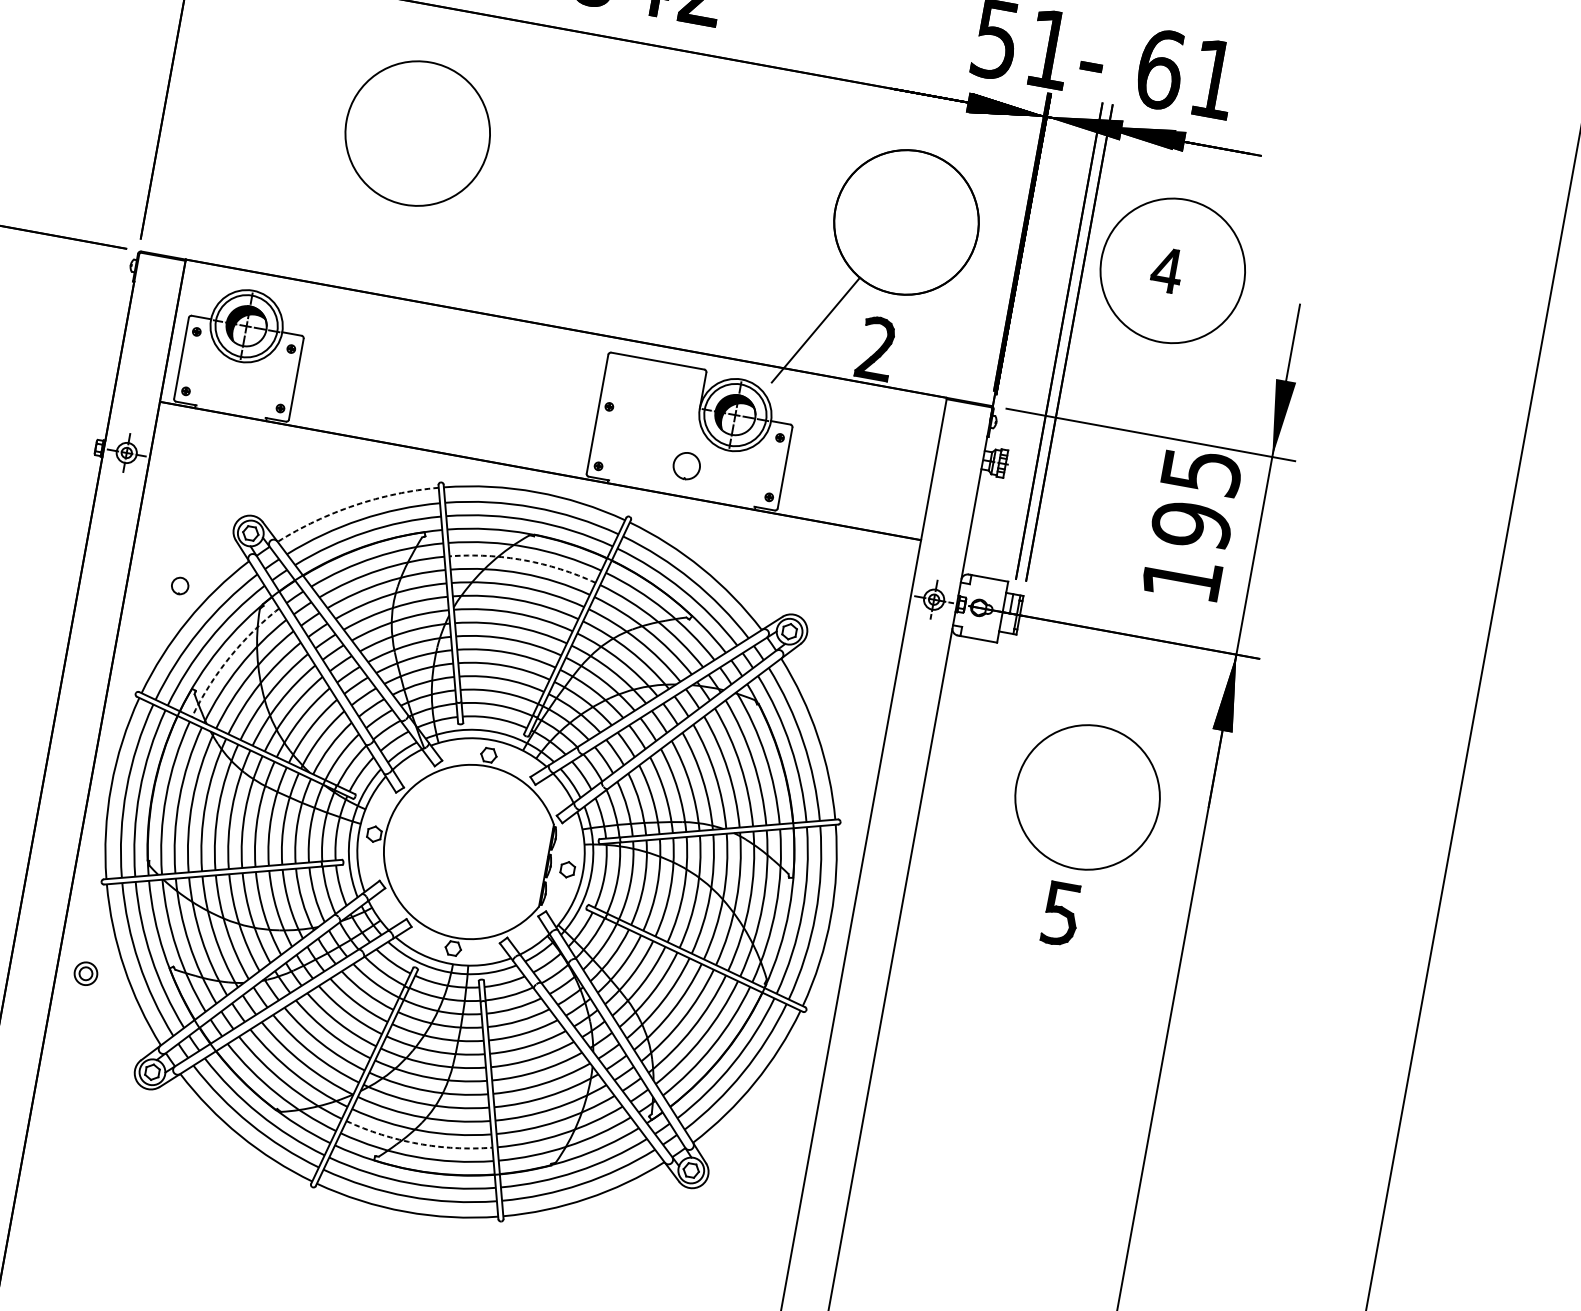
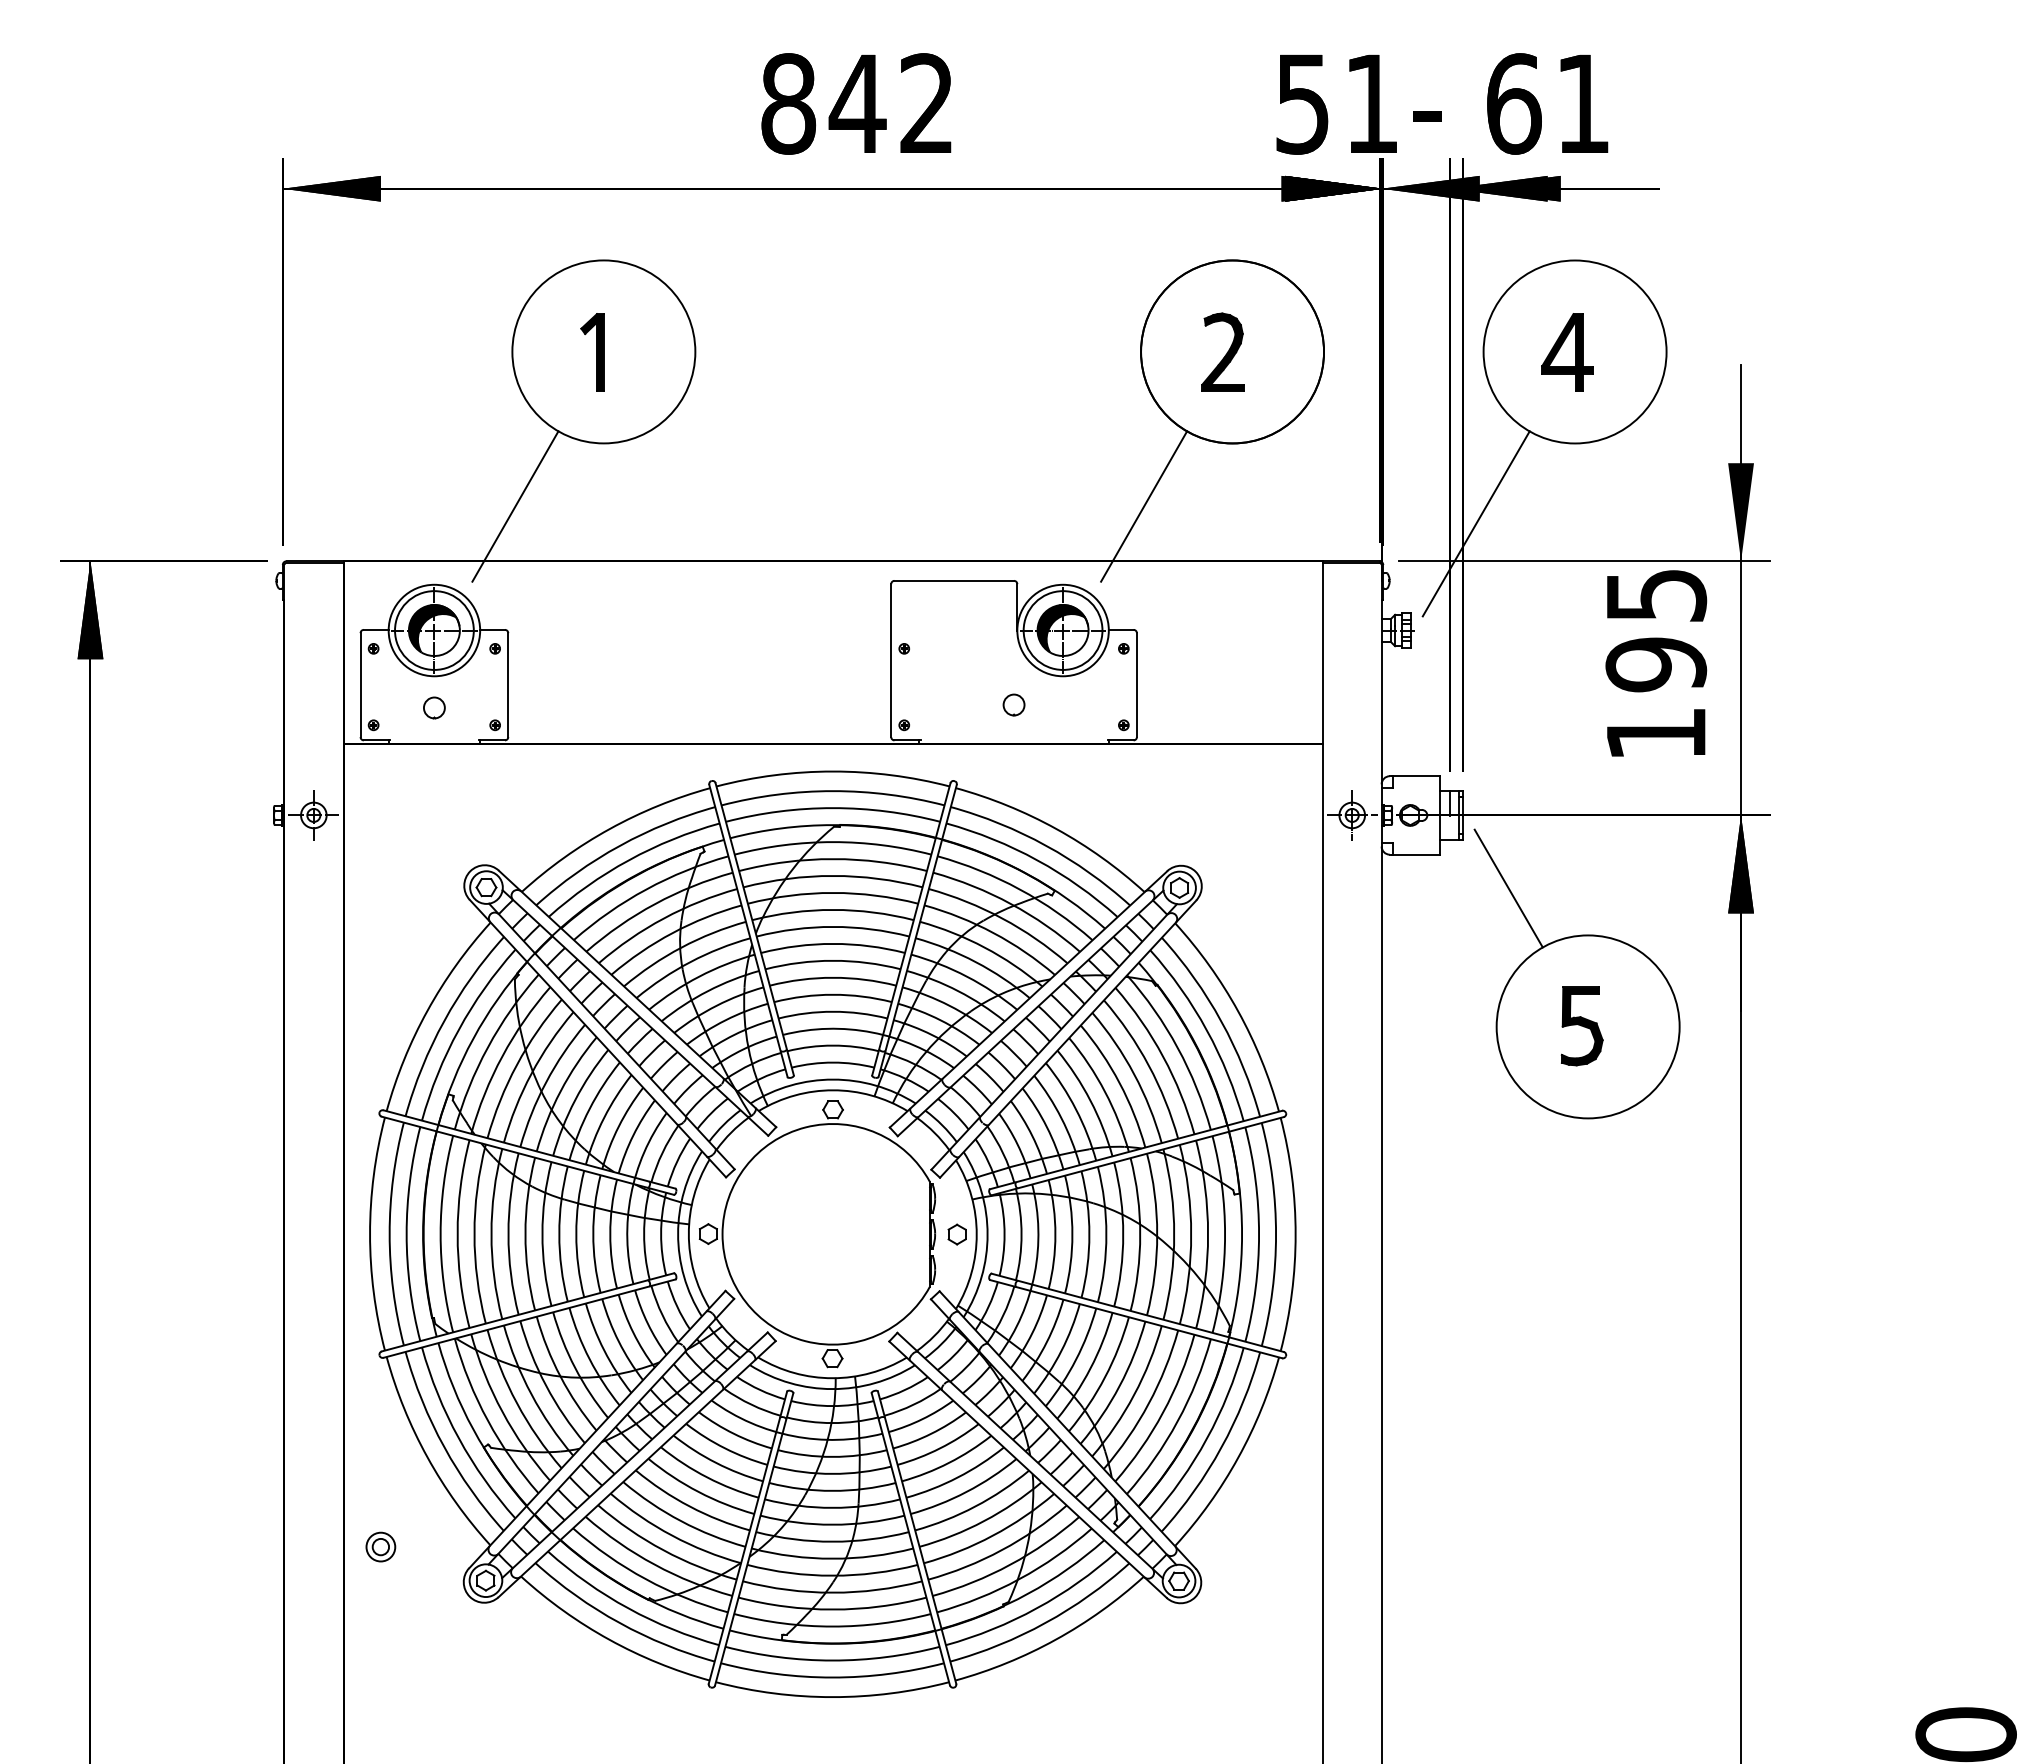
part: (408, 132) -> (592, 352), added
line: (327, 241) -> (515, 506), added
part: (1166, 270) -> (1567, 352), size x1.43
part: (875, 347) -> (1222, 351), moved
line: (1071, 390) -> (1475, 523), added
part: (686, 465) -> (1013, 704), size x0.62
arc: (354, 504) -> (609, 828), dashed -> solid
arc: (524, 560) -> (833, 859), dashed -> solid
part: (180, 585) -> (434, 707), moved
arc: (229, 657) -> (487, 1047), dashed -> solid
line: (1045, 678) -> (1508, 888), added
part: (1061, 914) -> (1581, 1026), moved
part: (85, 973) -> (380, 1546), moved
arc: (417, 1143) -> (832, 1609), dashed -> solid

